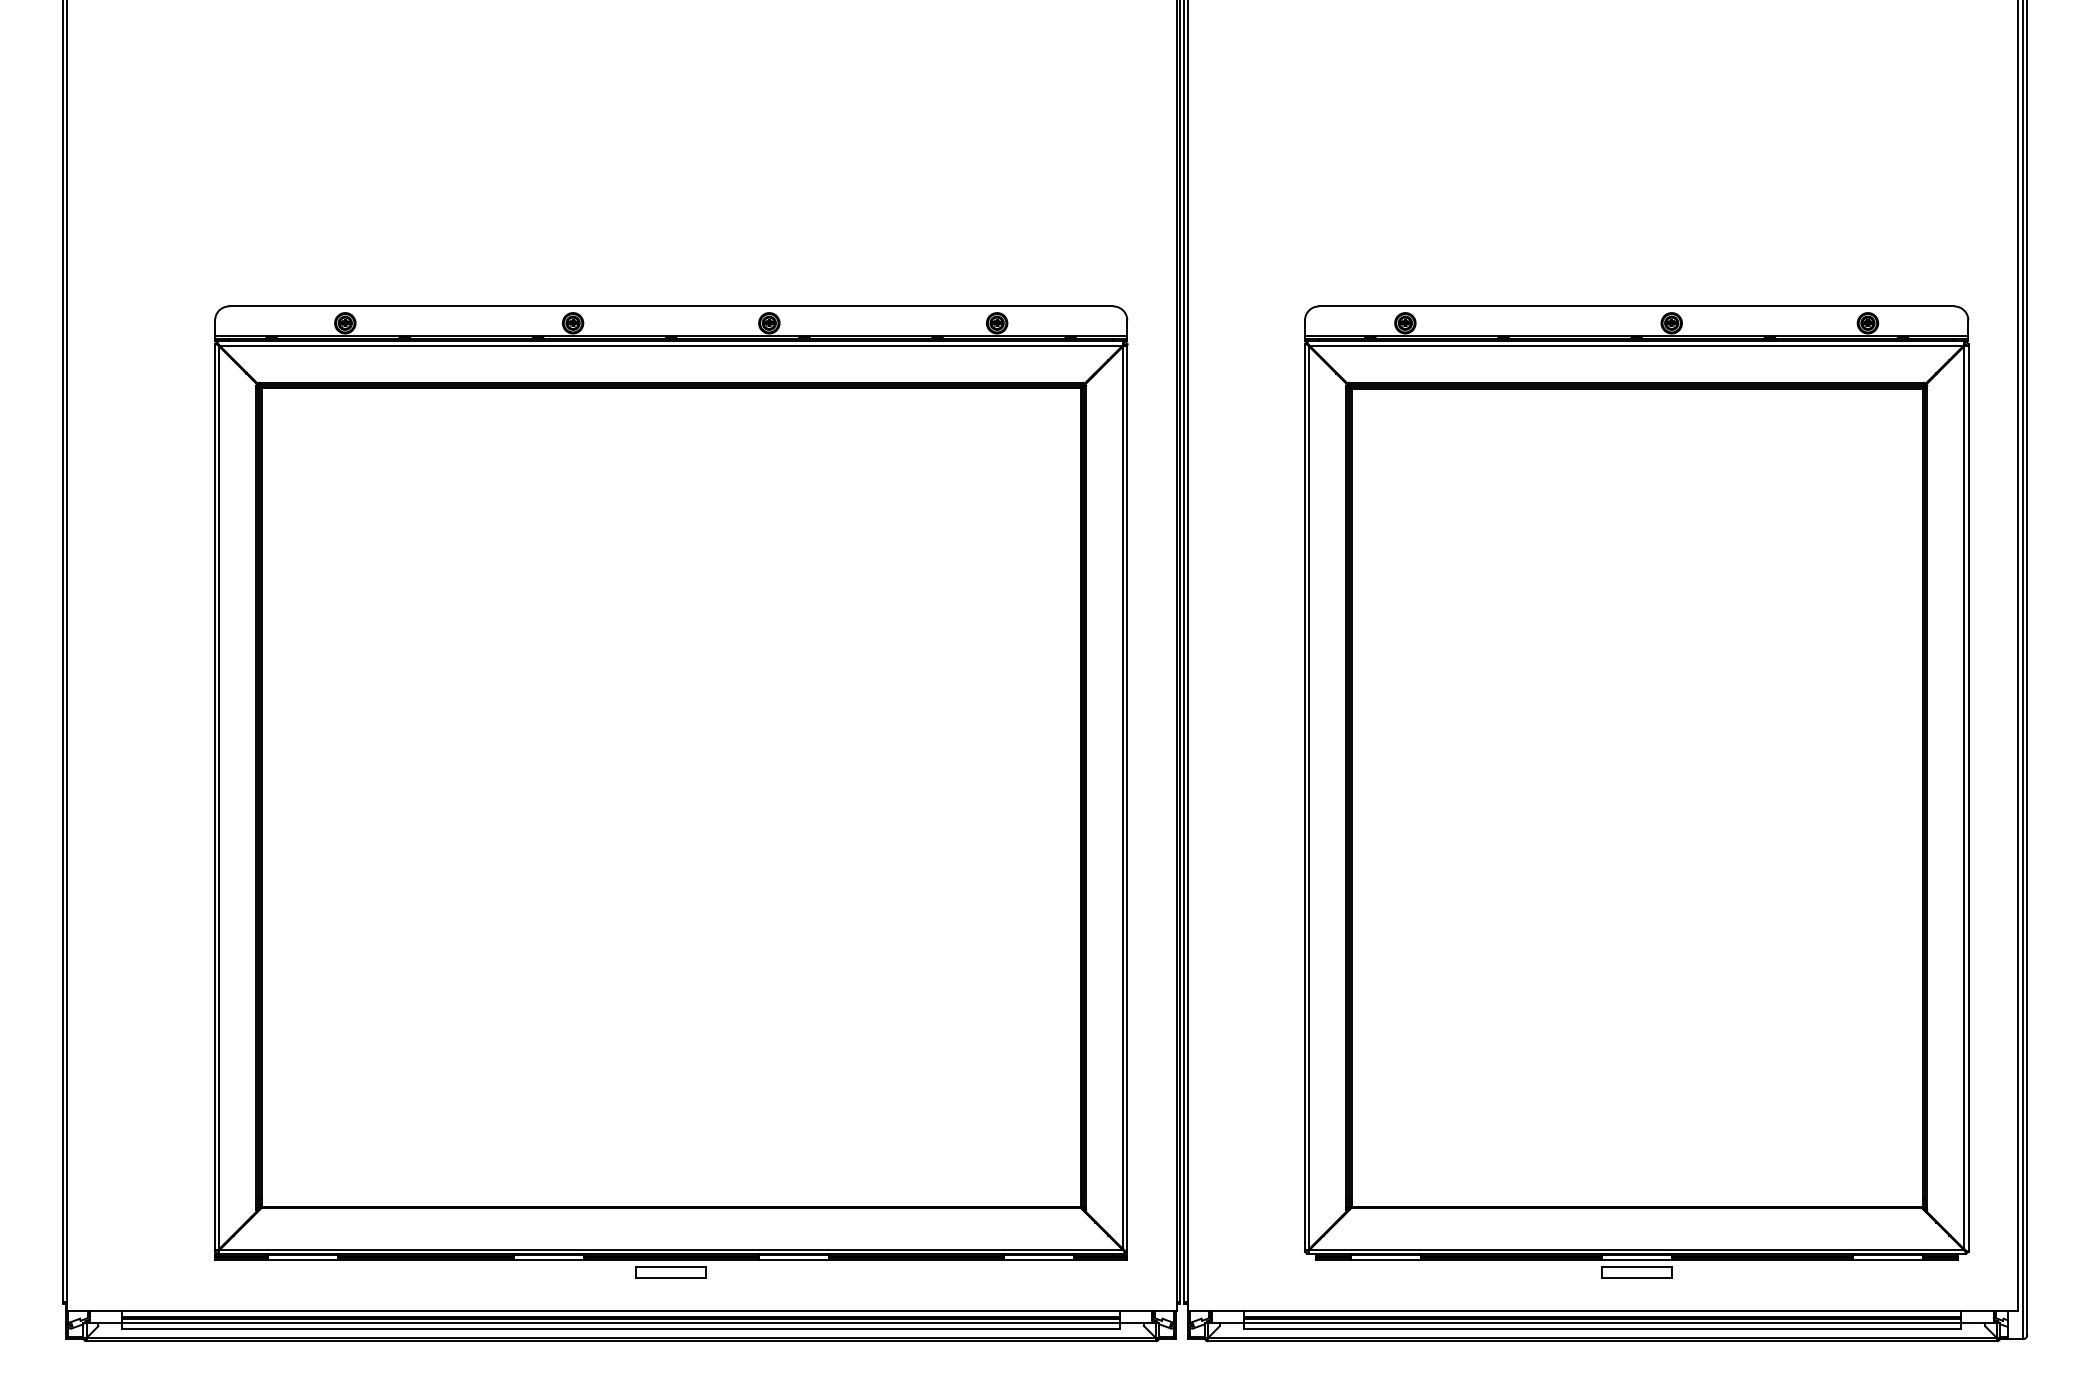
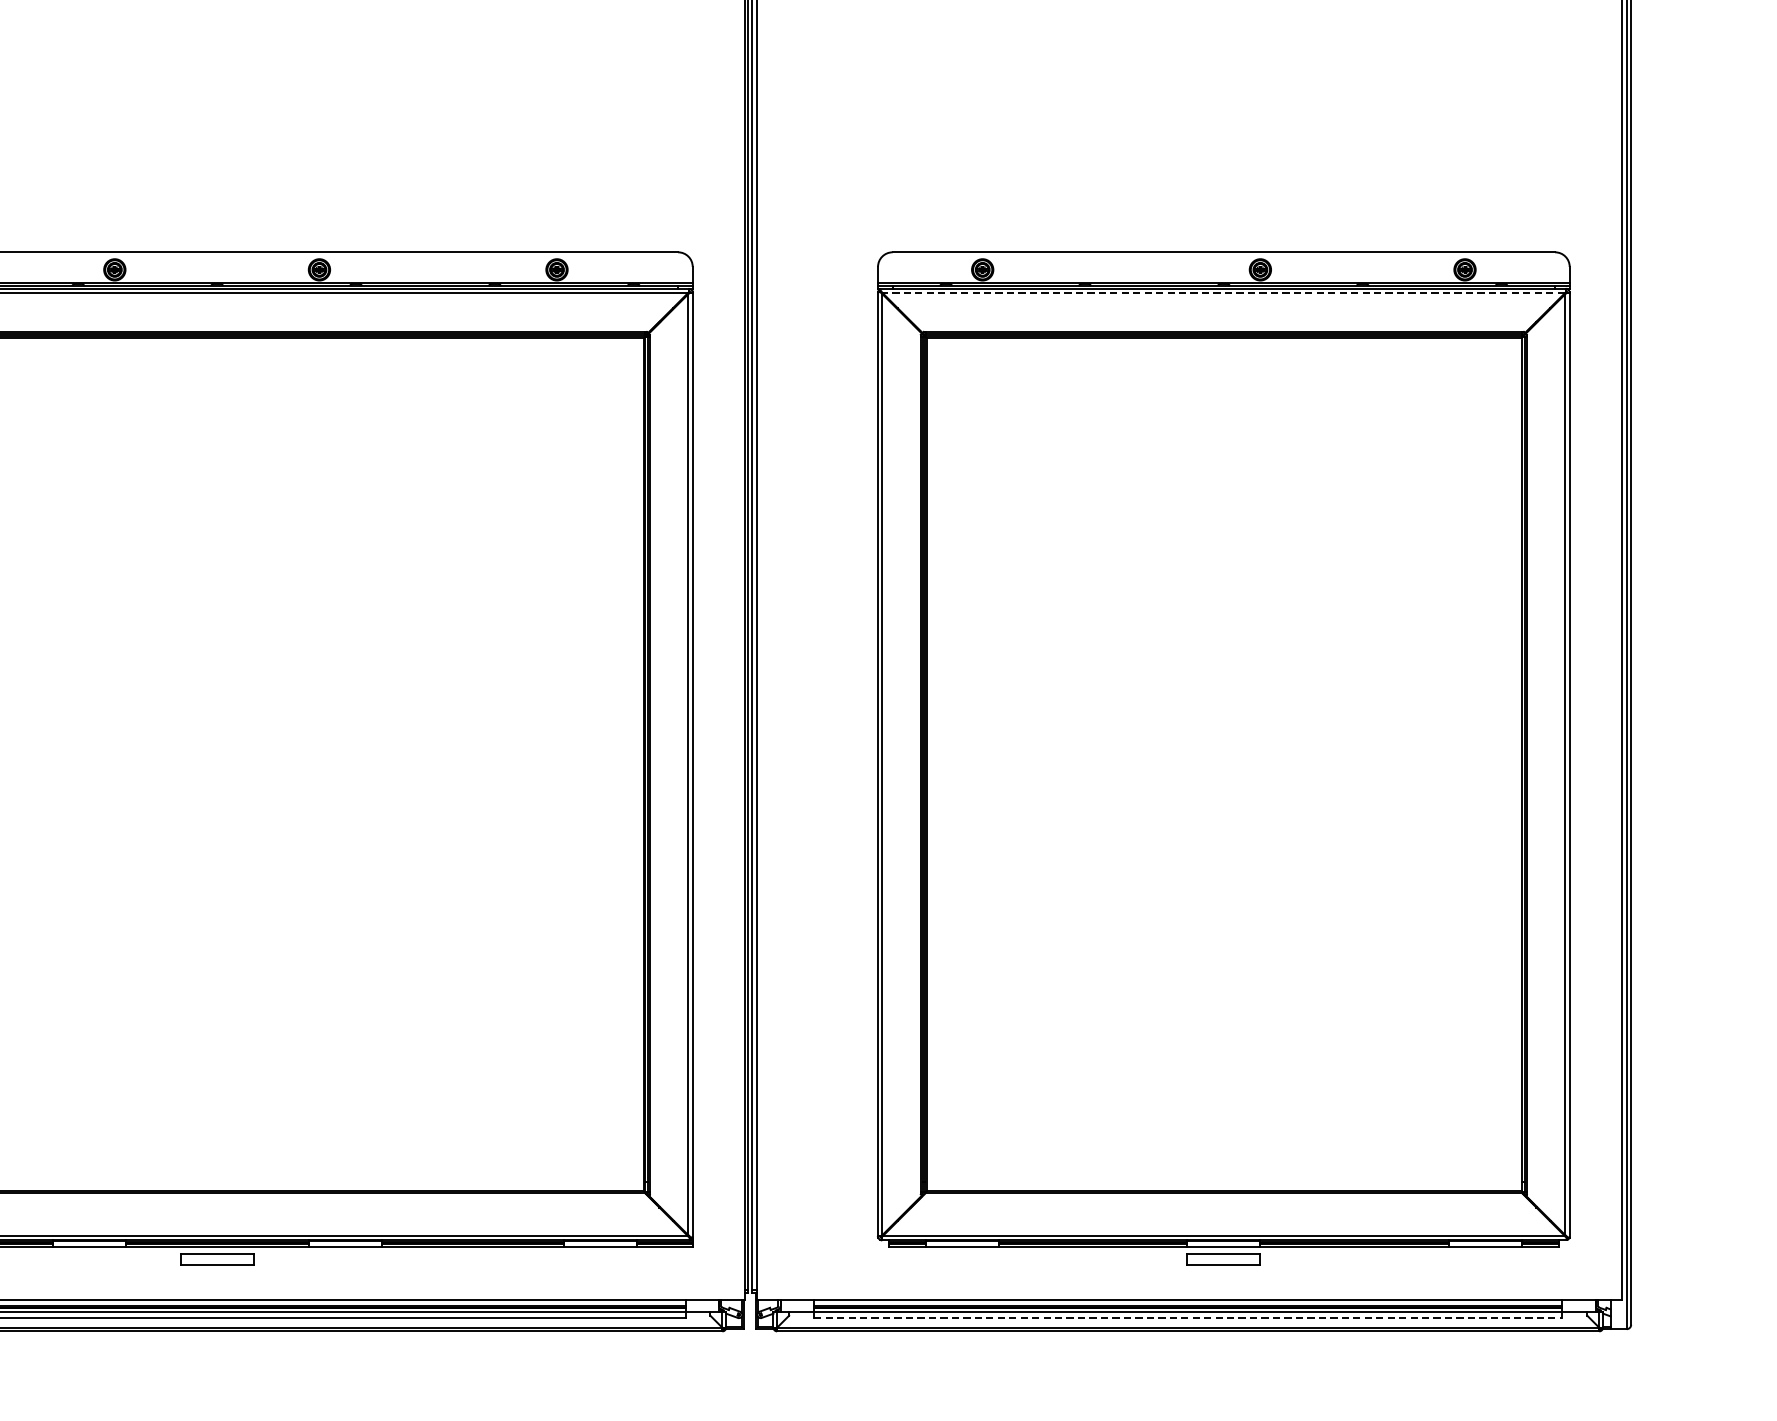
line: (1636, 345) -> (1223, 293), solid -> dashed
line: (1602, 1328) -> (1188, 1318), solid -> dashed

